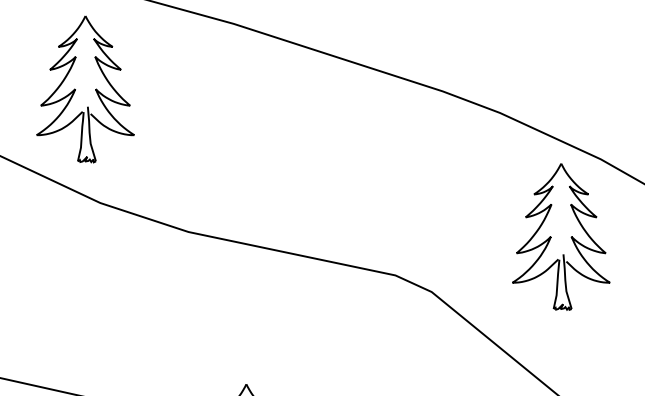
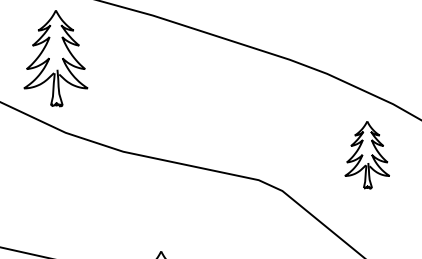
part: (561, 236) -> (367, 154), size x0.7

